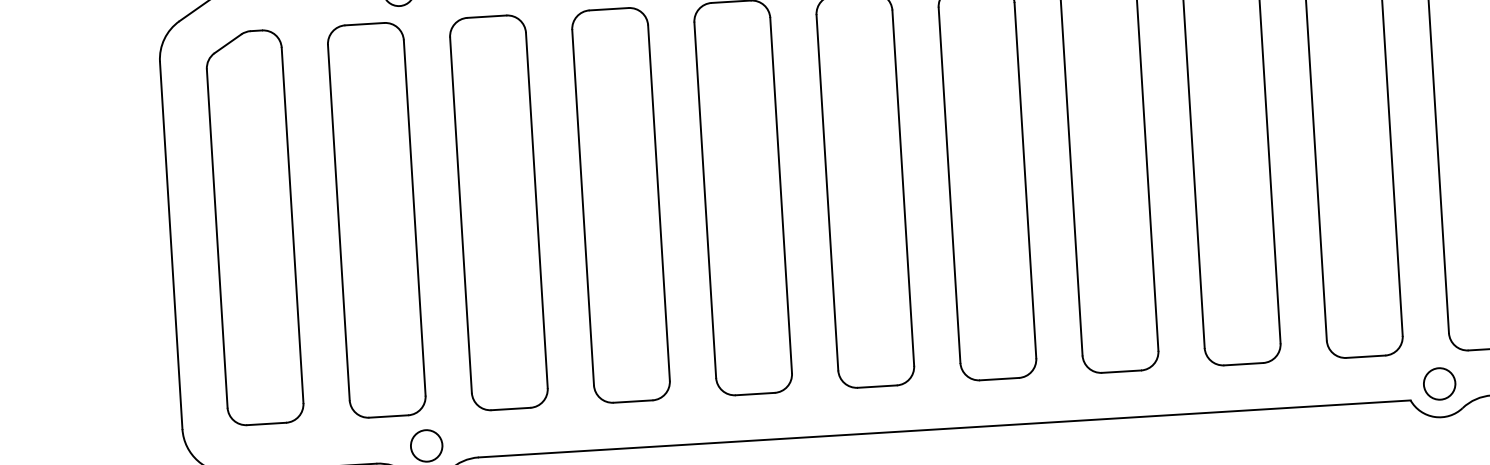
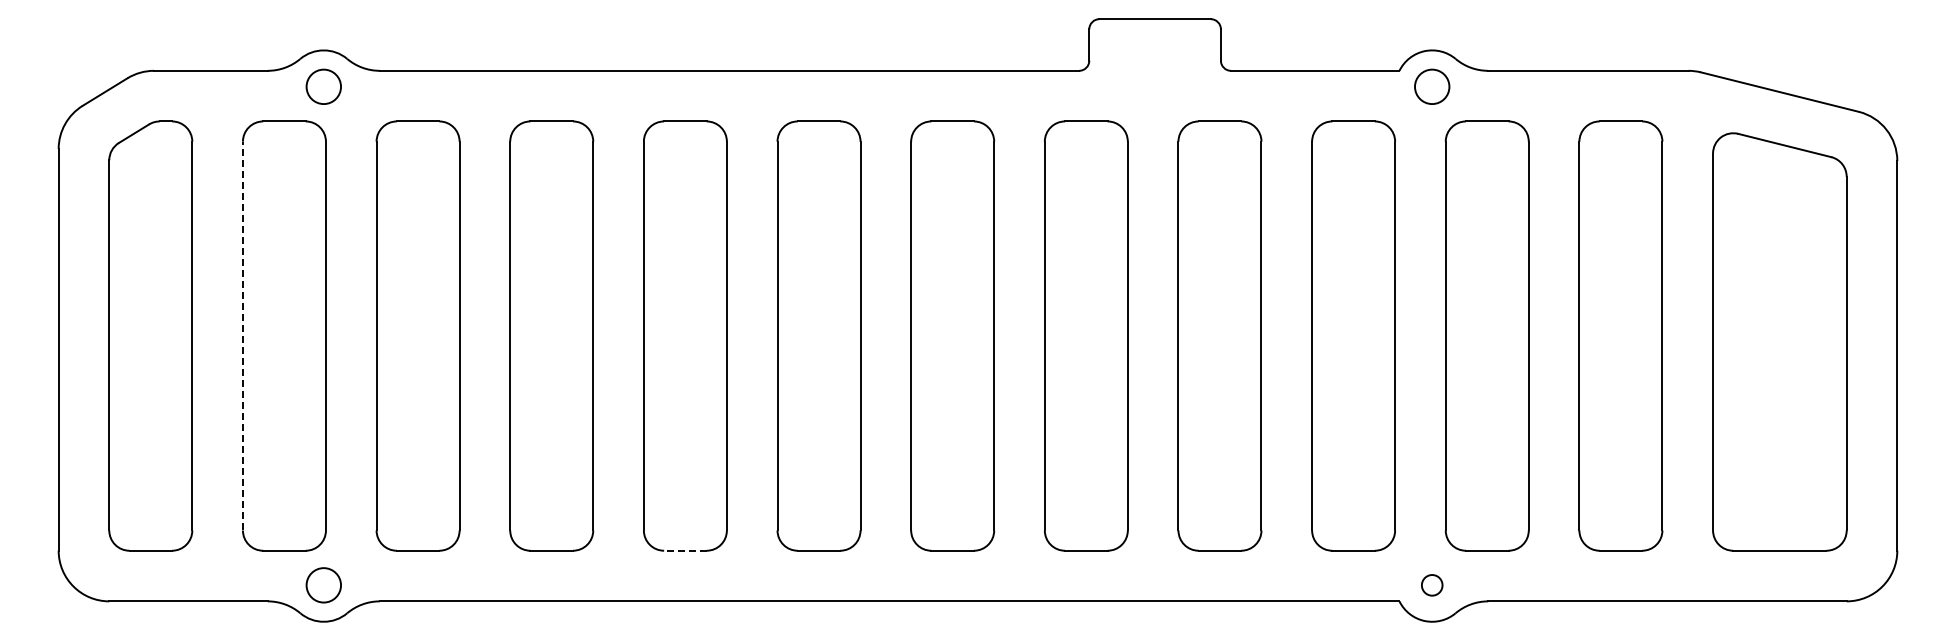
line: (338, 222) -> (242, 335), solid -> dashed
circle: (1439, 384) -> (1432, 585), size x0.6
line: (754, 393) -> (684, 550), solid -> dashed

